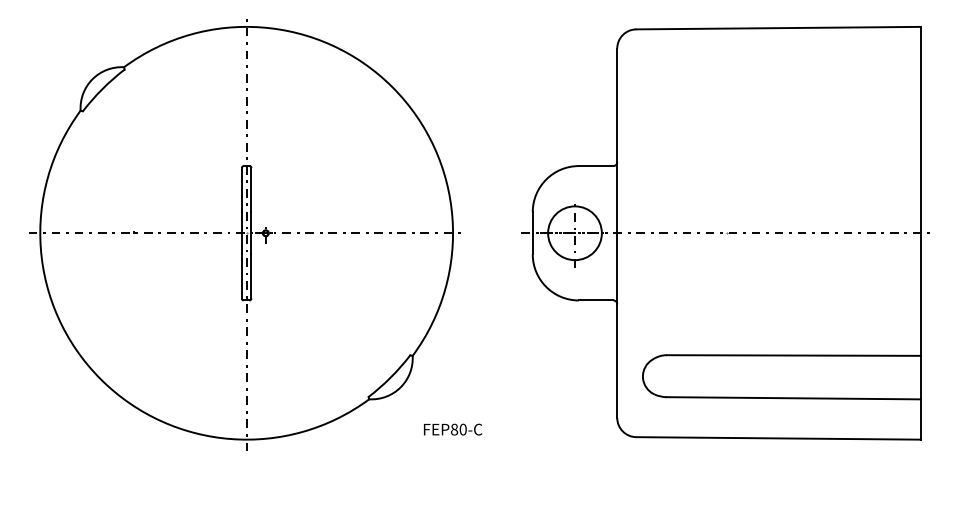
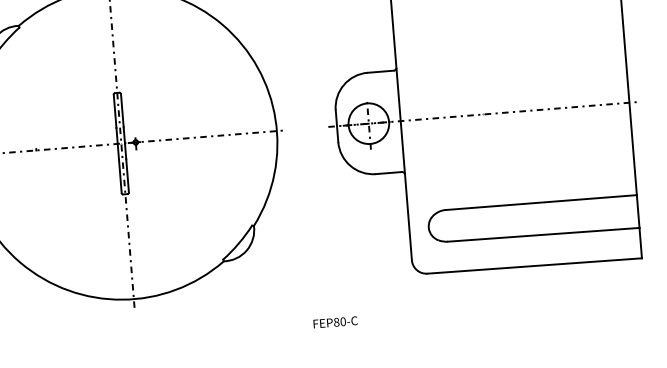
text: (453, 429) -> (335, 322), moved

